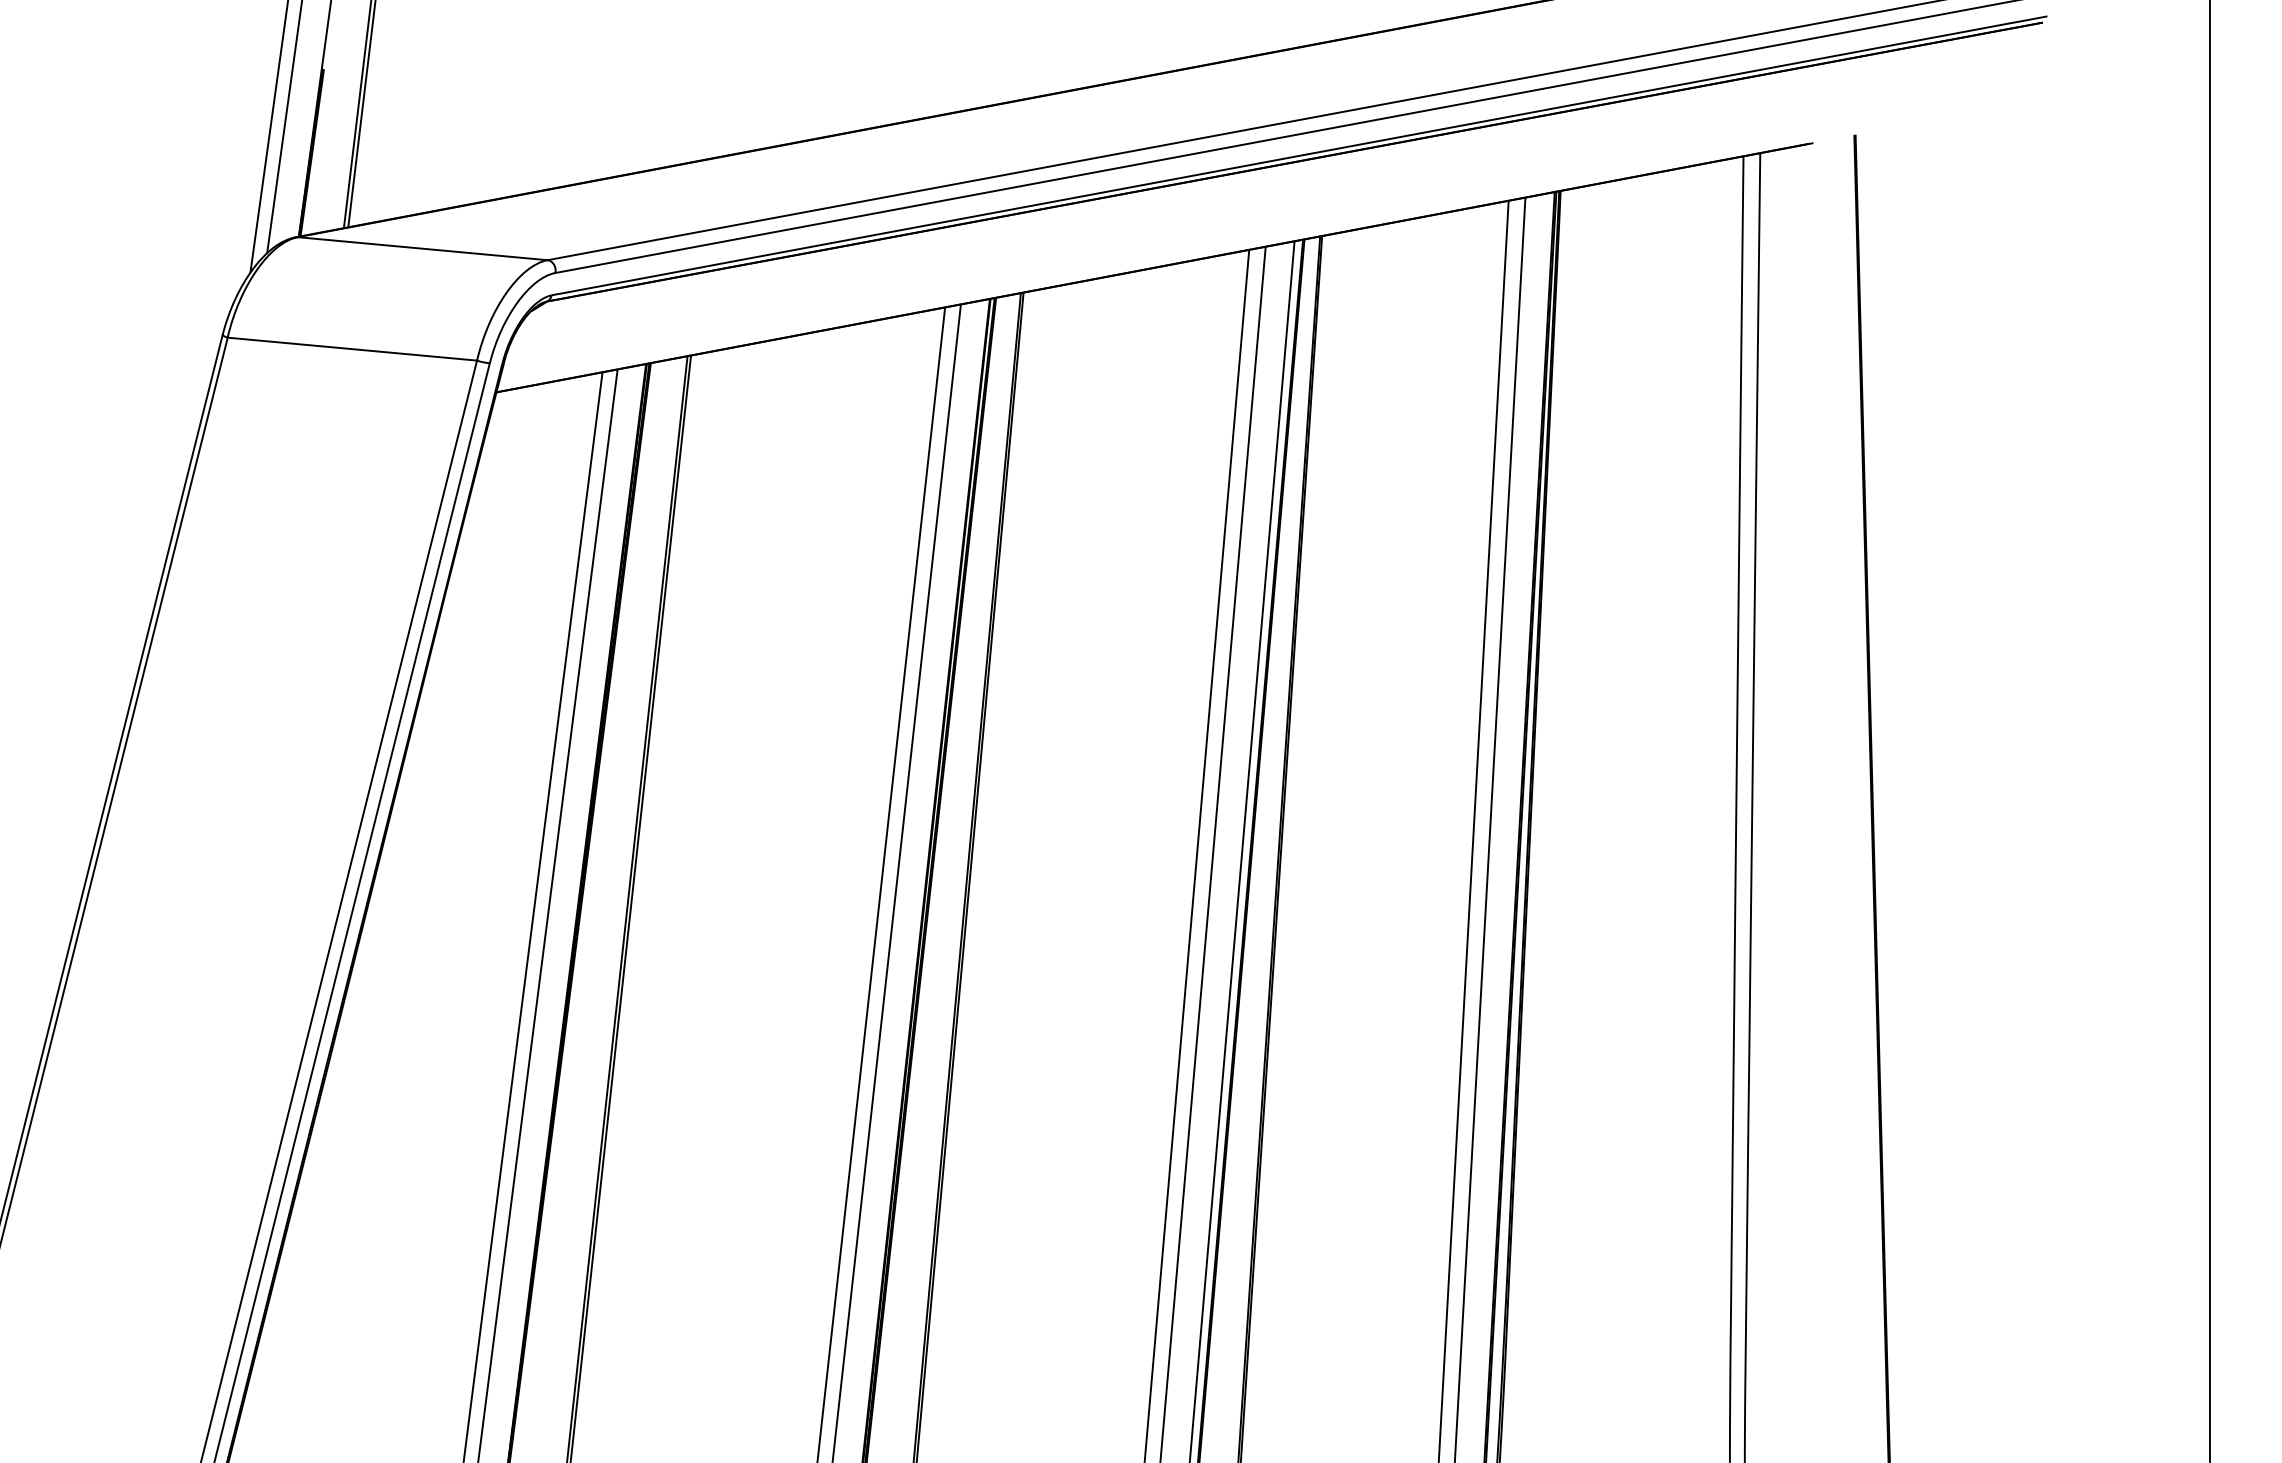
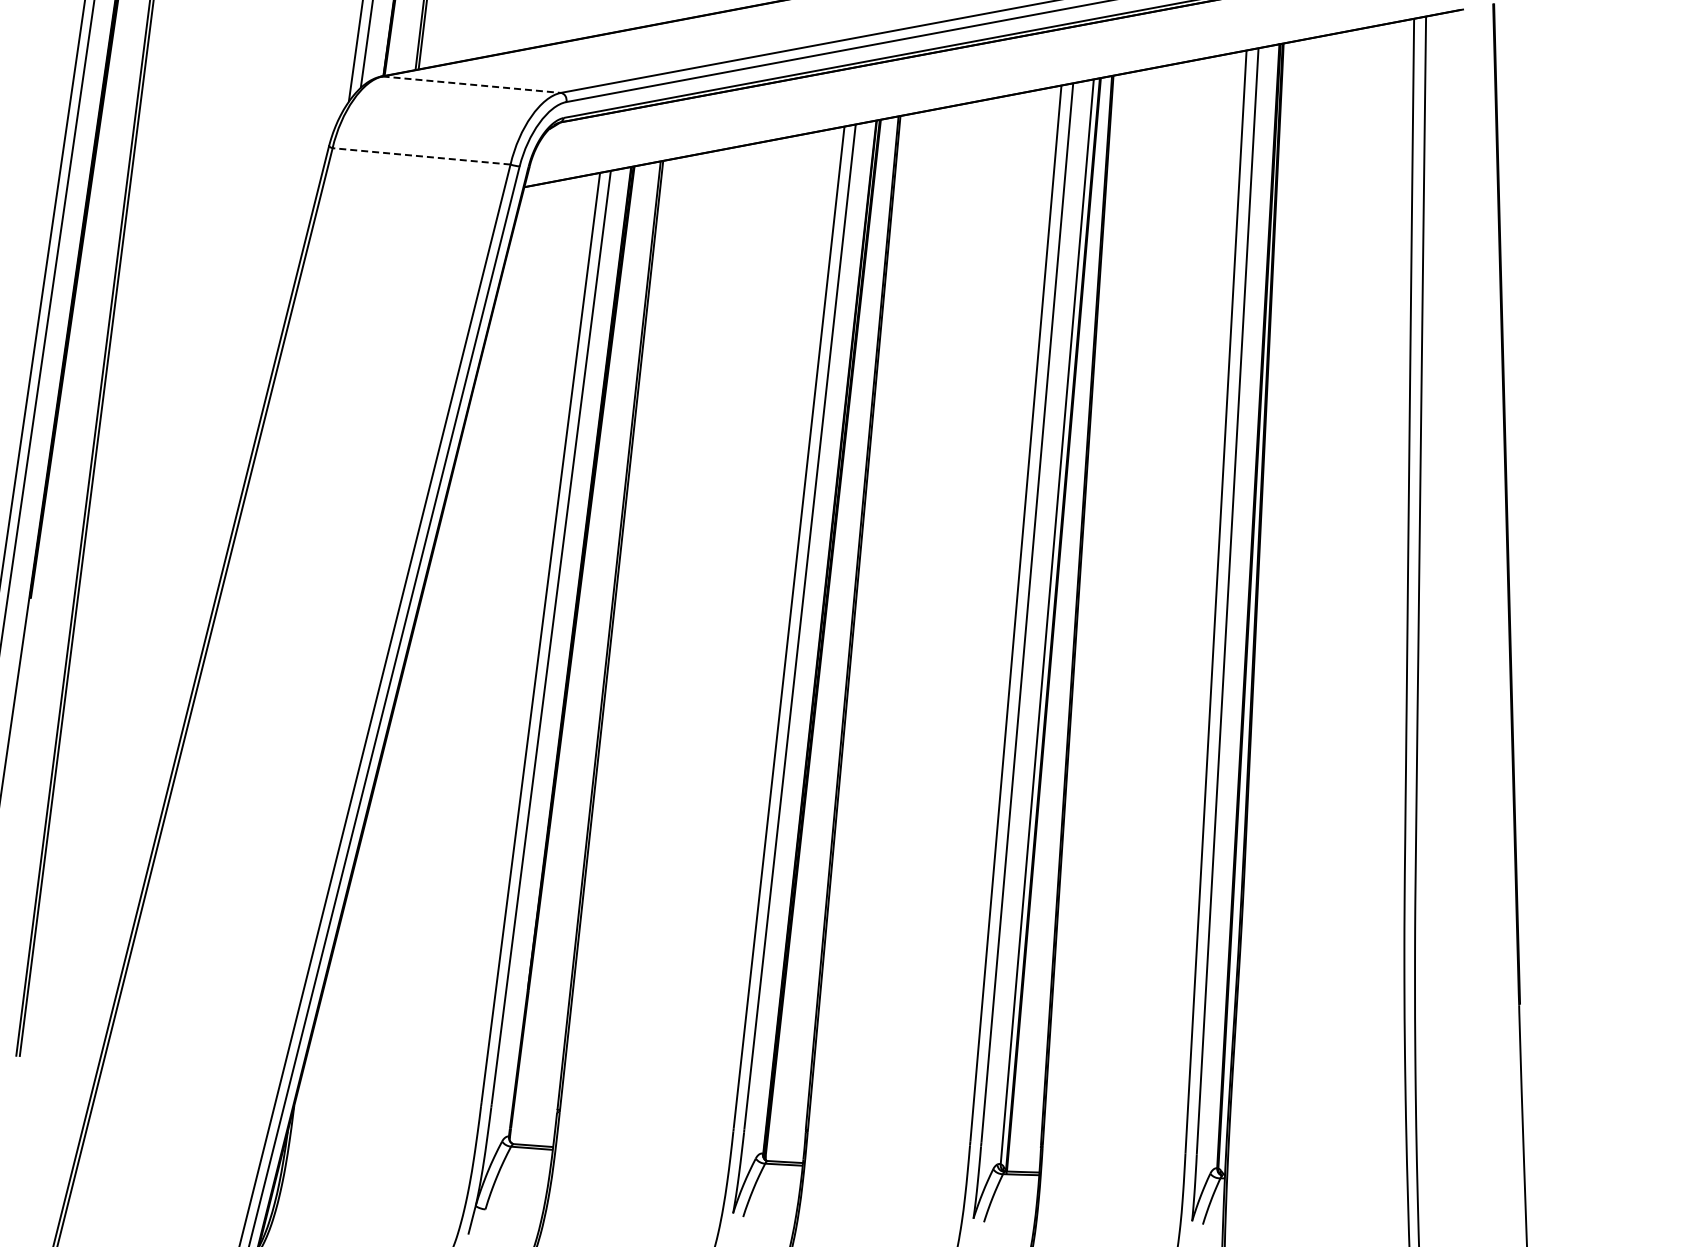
line: (423, 248) -> (472, 84), solid -> dashed
line: (352, 349) -> (421, 156), solid -> dashed

